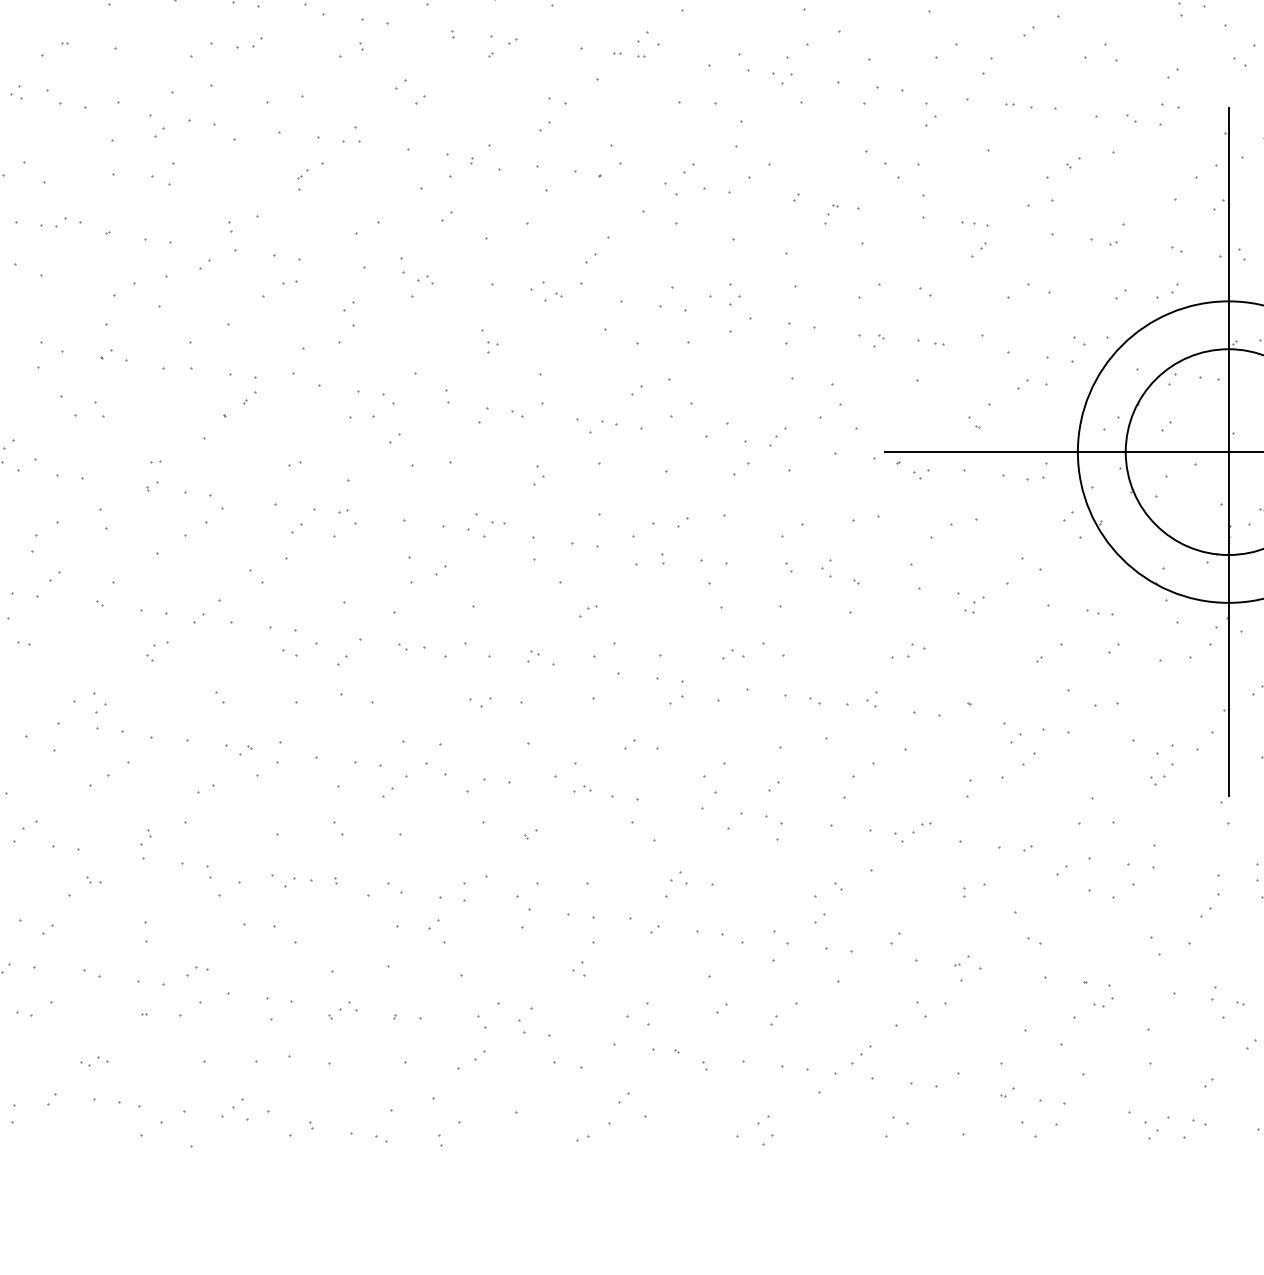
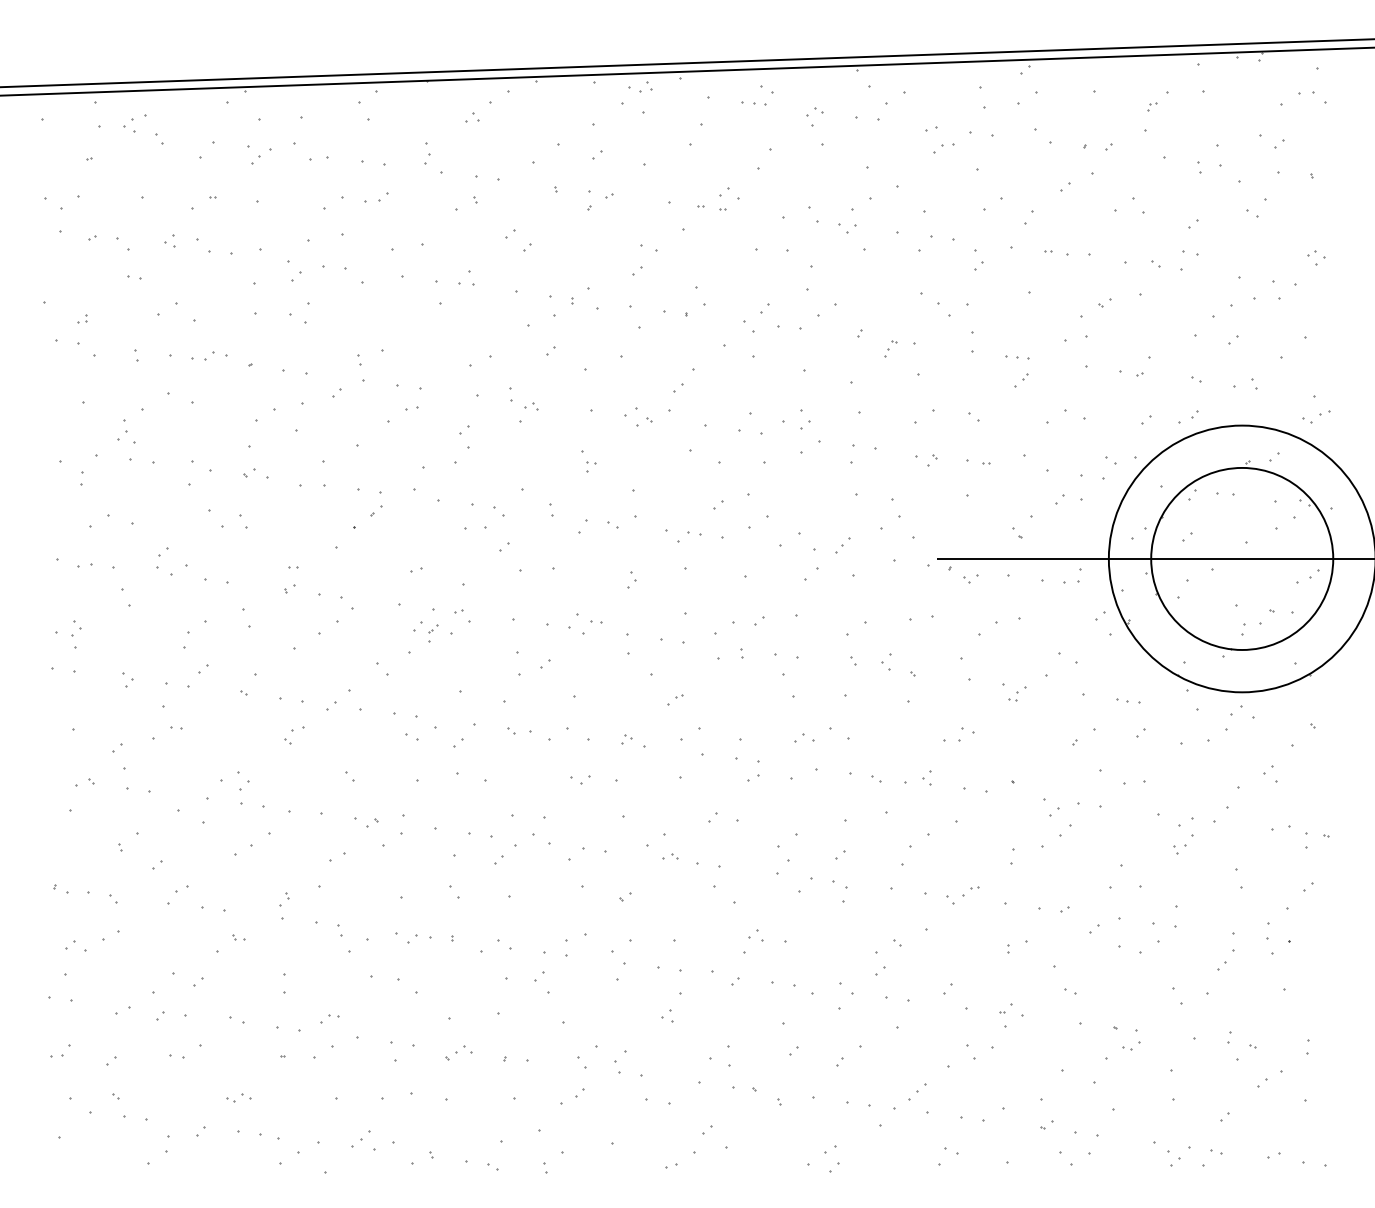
part: (303, 180) -> (433, 633), moved
line: (1228, 451) -> (1242, 558), removed

